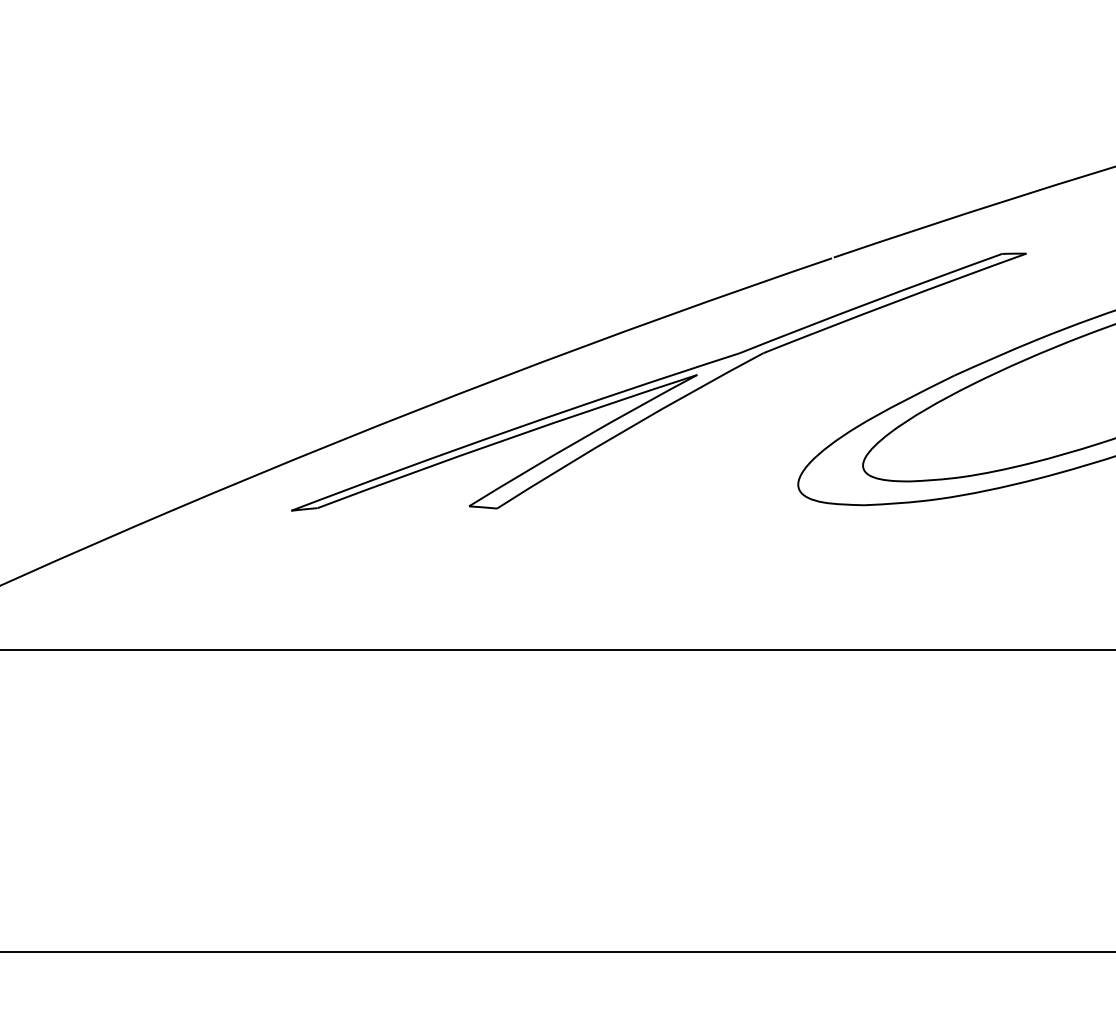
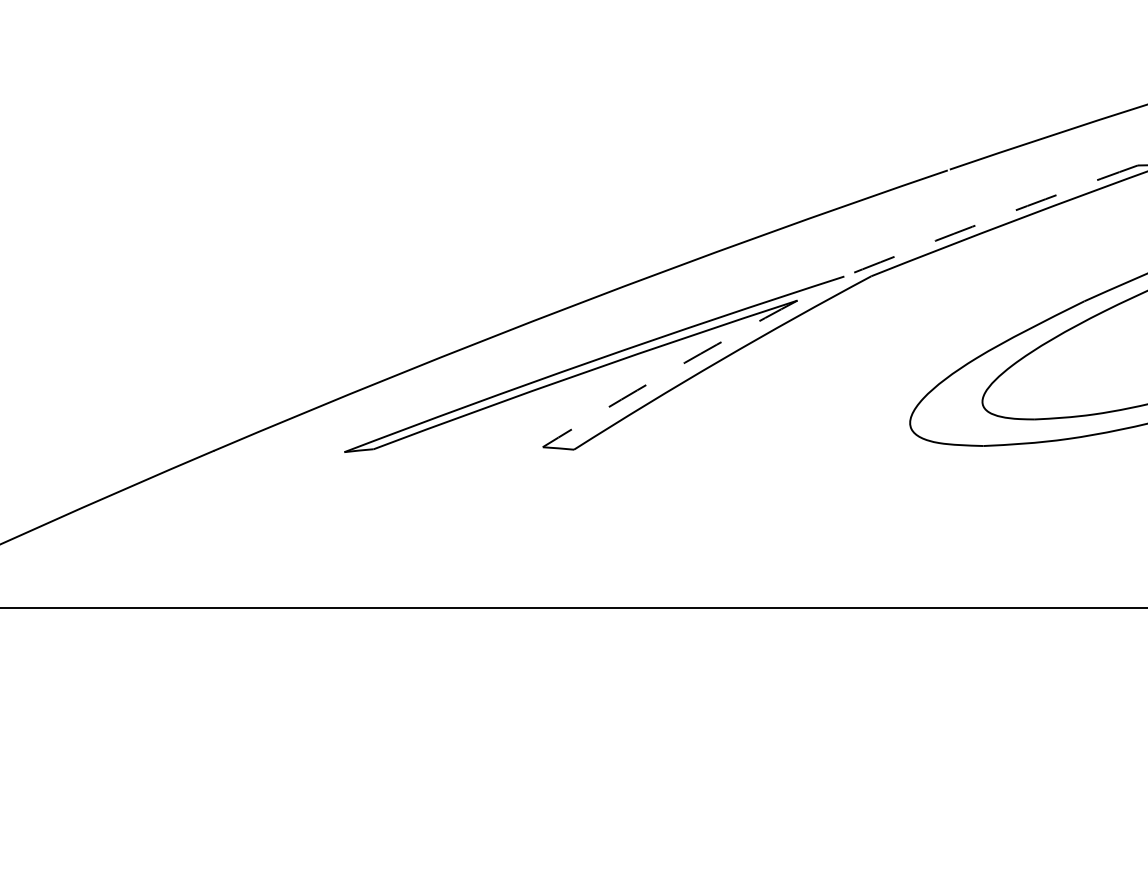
arc: (870, 302) -> (990, 219), solid -> dashed
arc: (582, 438) -> (669, 371), solid -> dashed

